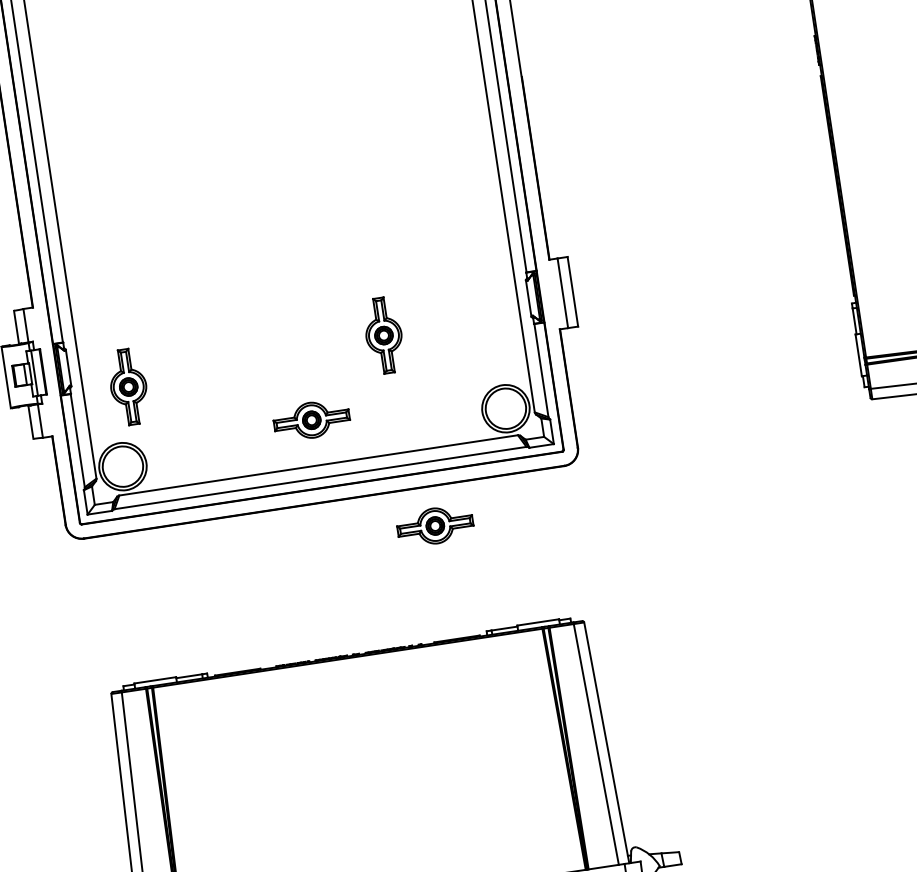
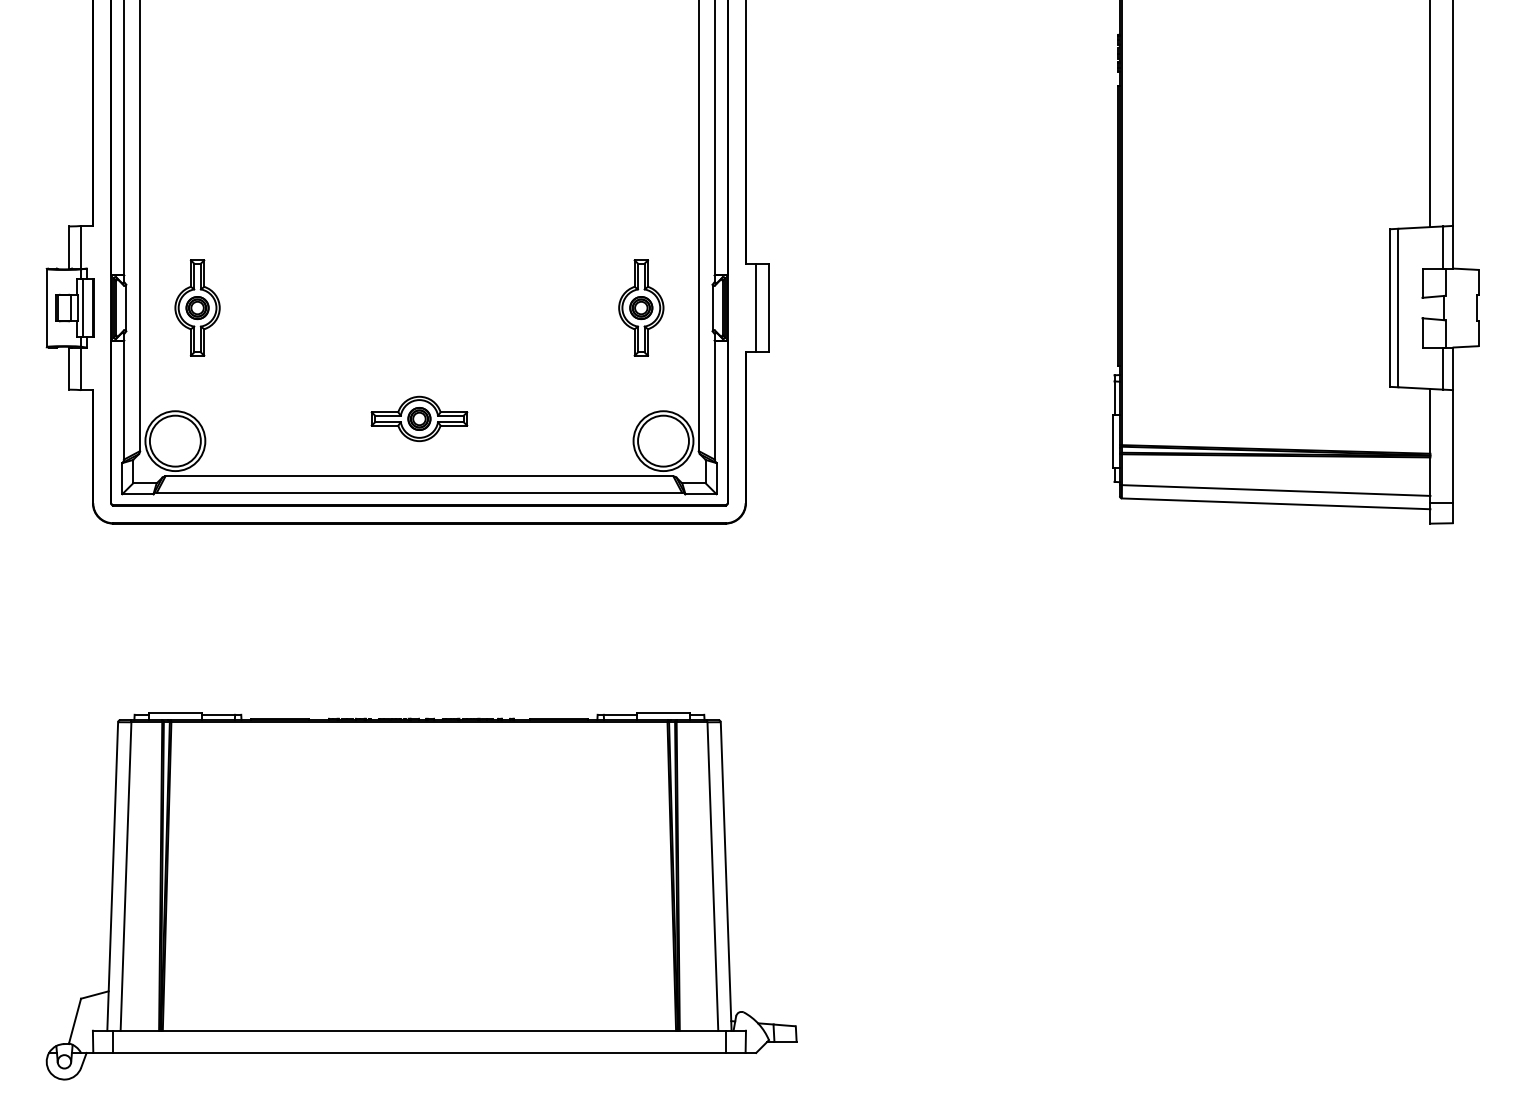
part: (384, 335) -> (641, 307), moved
part: (128, 386) -> (197, 307), moved
part: (435, 525) -> (553, 573), removed

